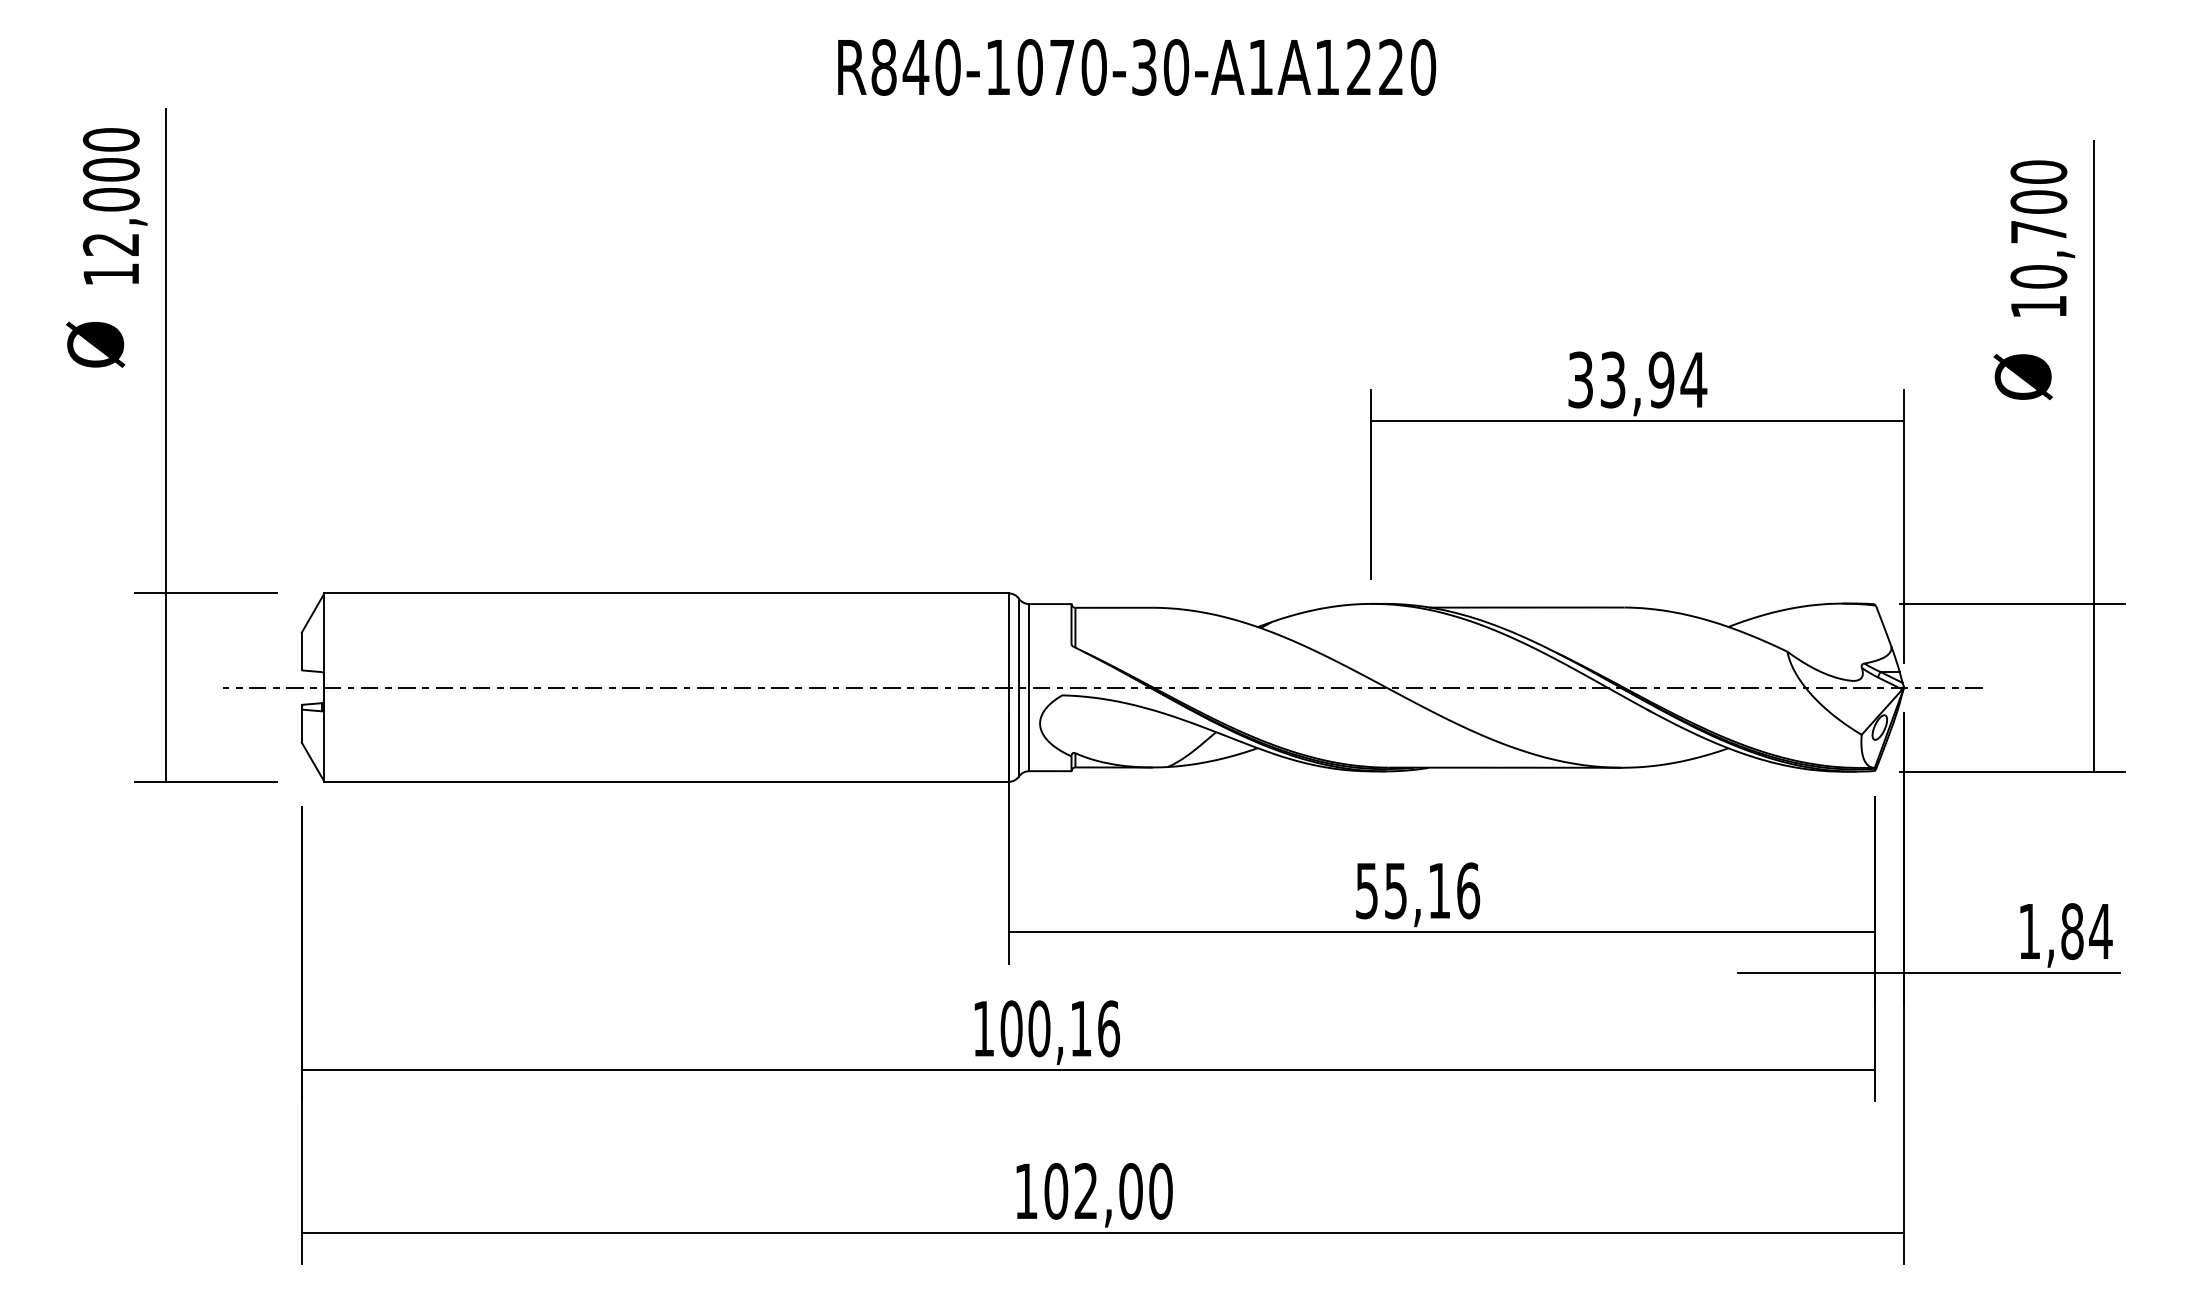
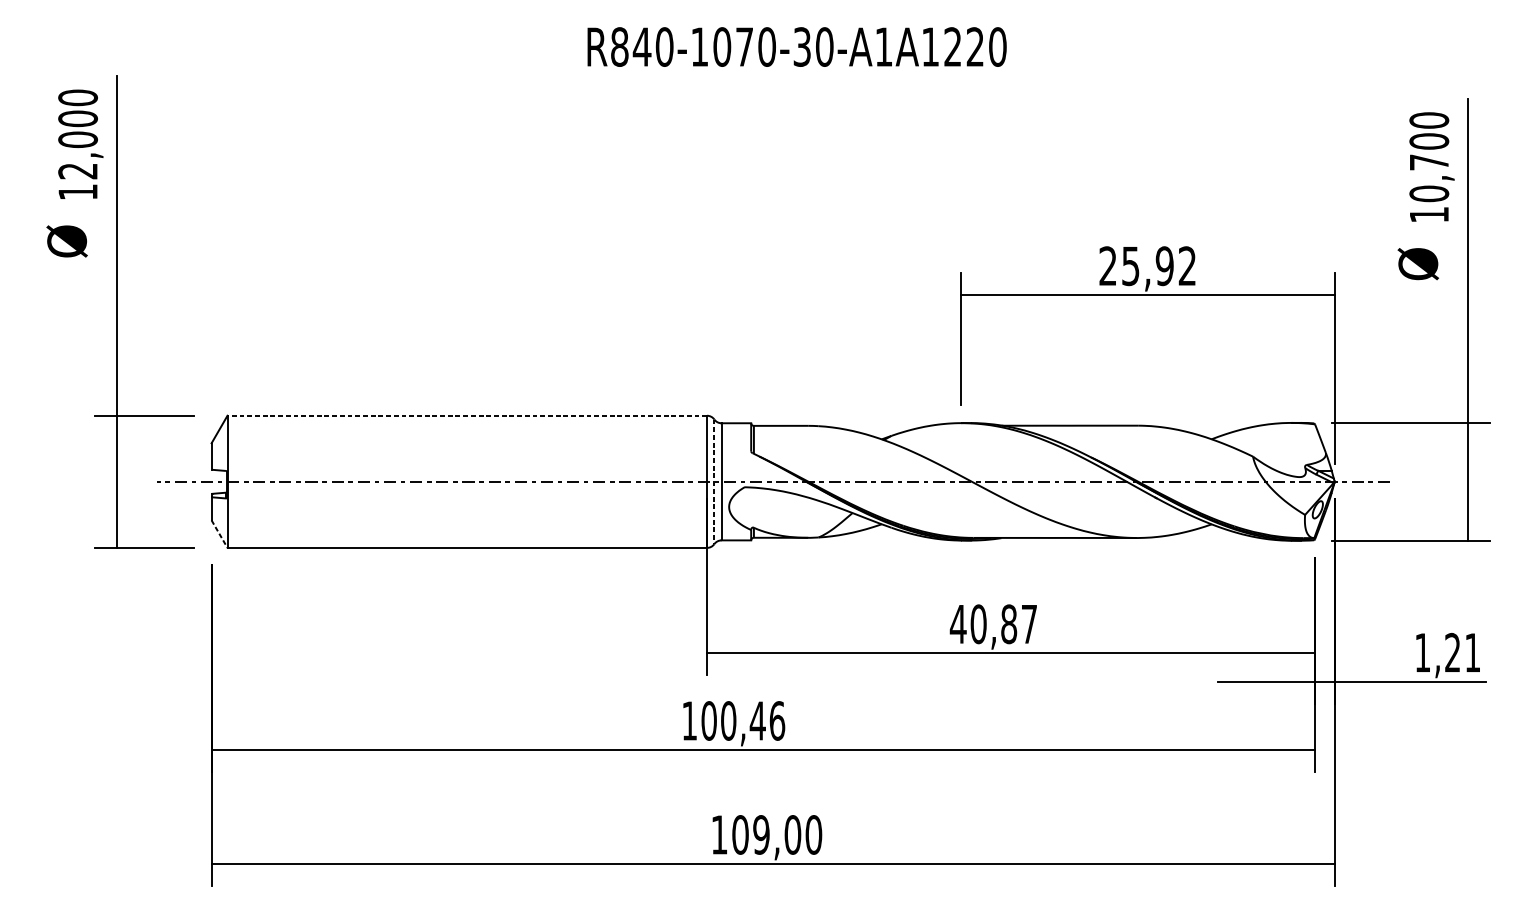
text: (1637, 379) -> (1147, 265), 33,94 -> 25,92
line: (666, 593) -> (467, 415), solid -> dashed
line: (1018, 687) -> (714, 481), solid -> dashed
line: (313, 762) -> (219, 534), solid -> dashed
text: (1417, 890) -> (993, 624), 55,16 -> 40,87
text: (2086, 931) -> (1462, 652), 1,84 -> 1,21
text: (1080, 1028) -> (757, 720), 100,16 -> 100,46
text: (1085, 1191) -> (760, 835), 102,00 -> 109,00

